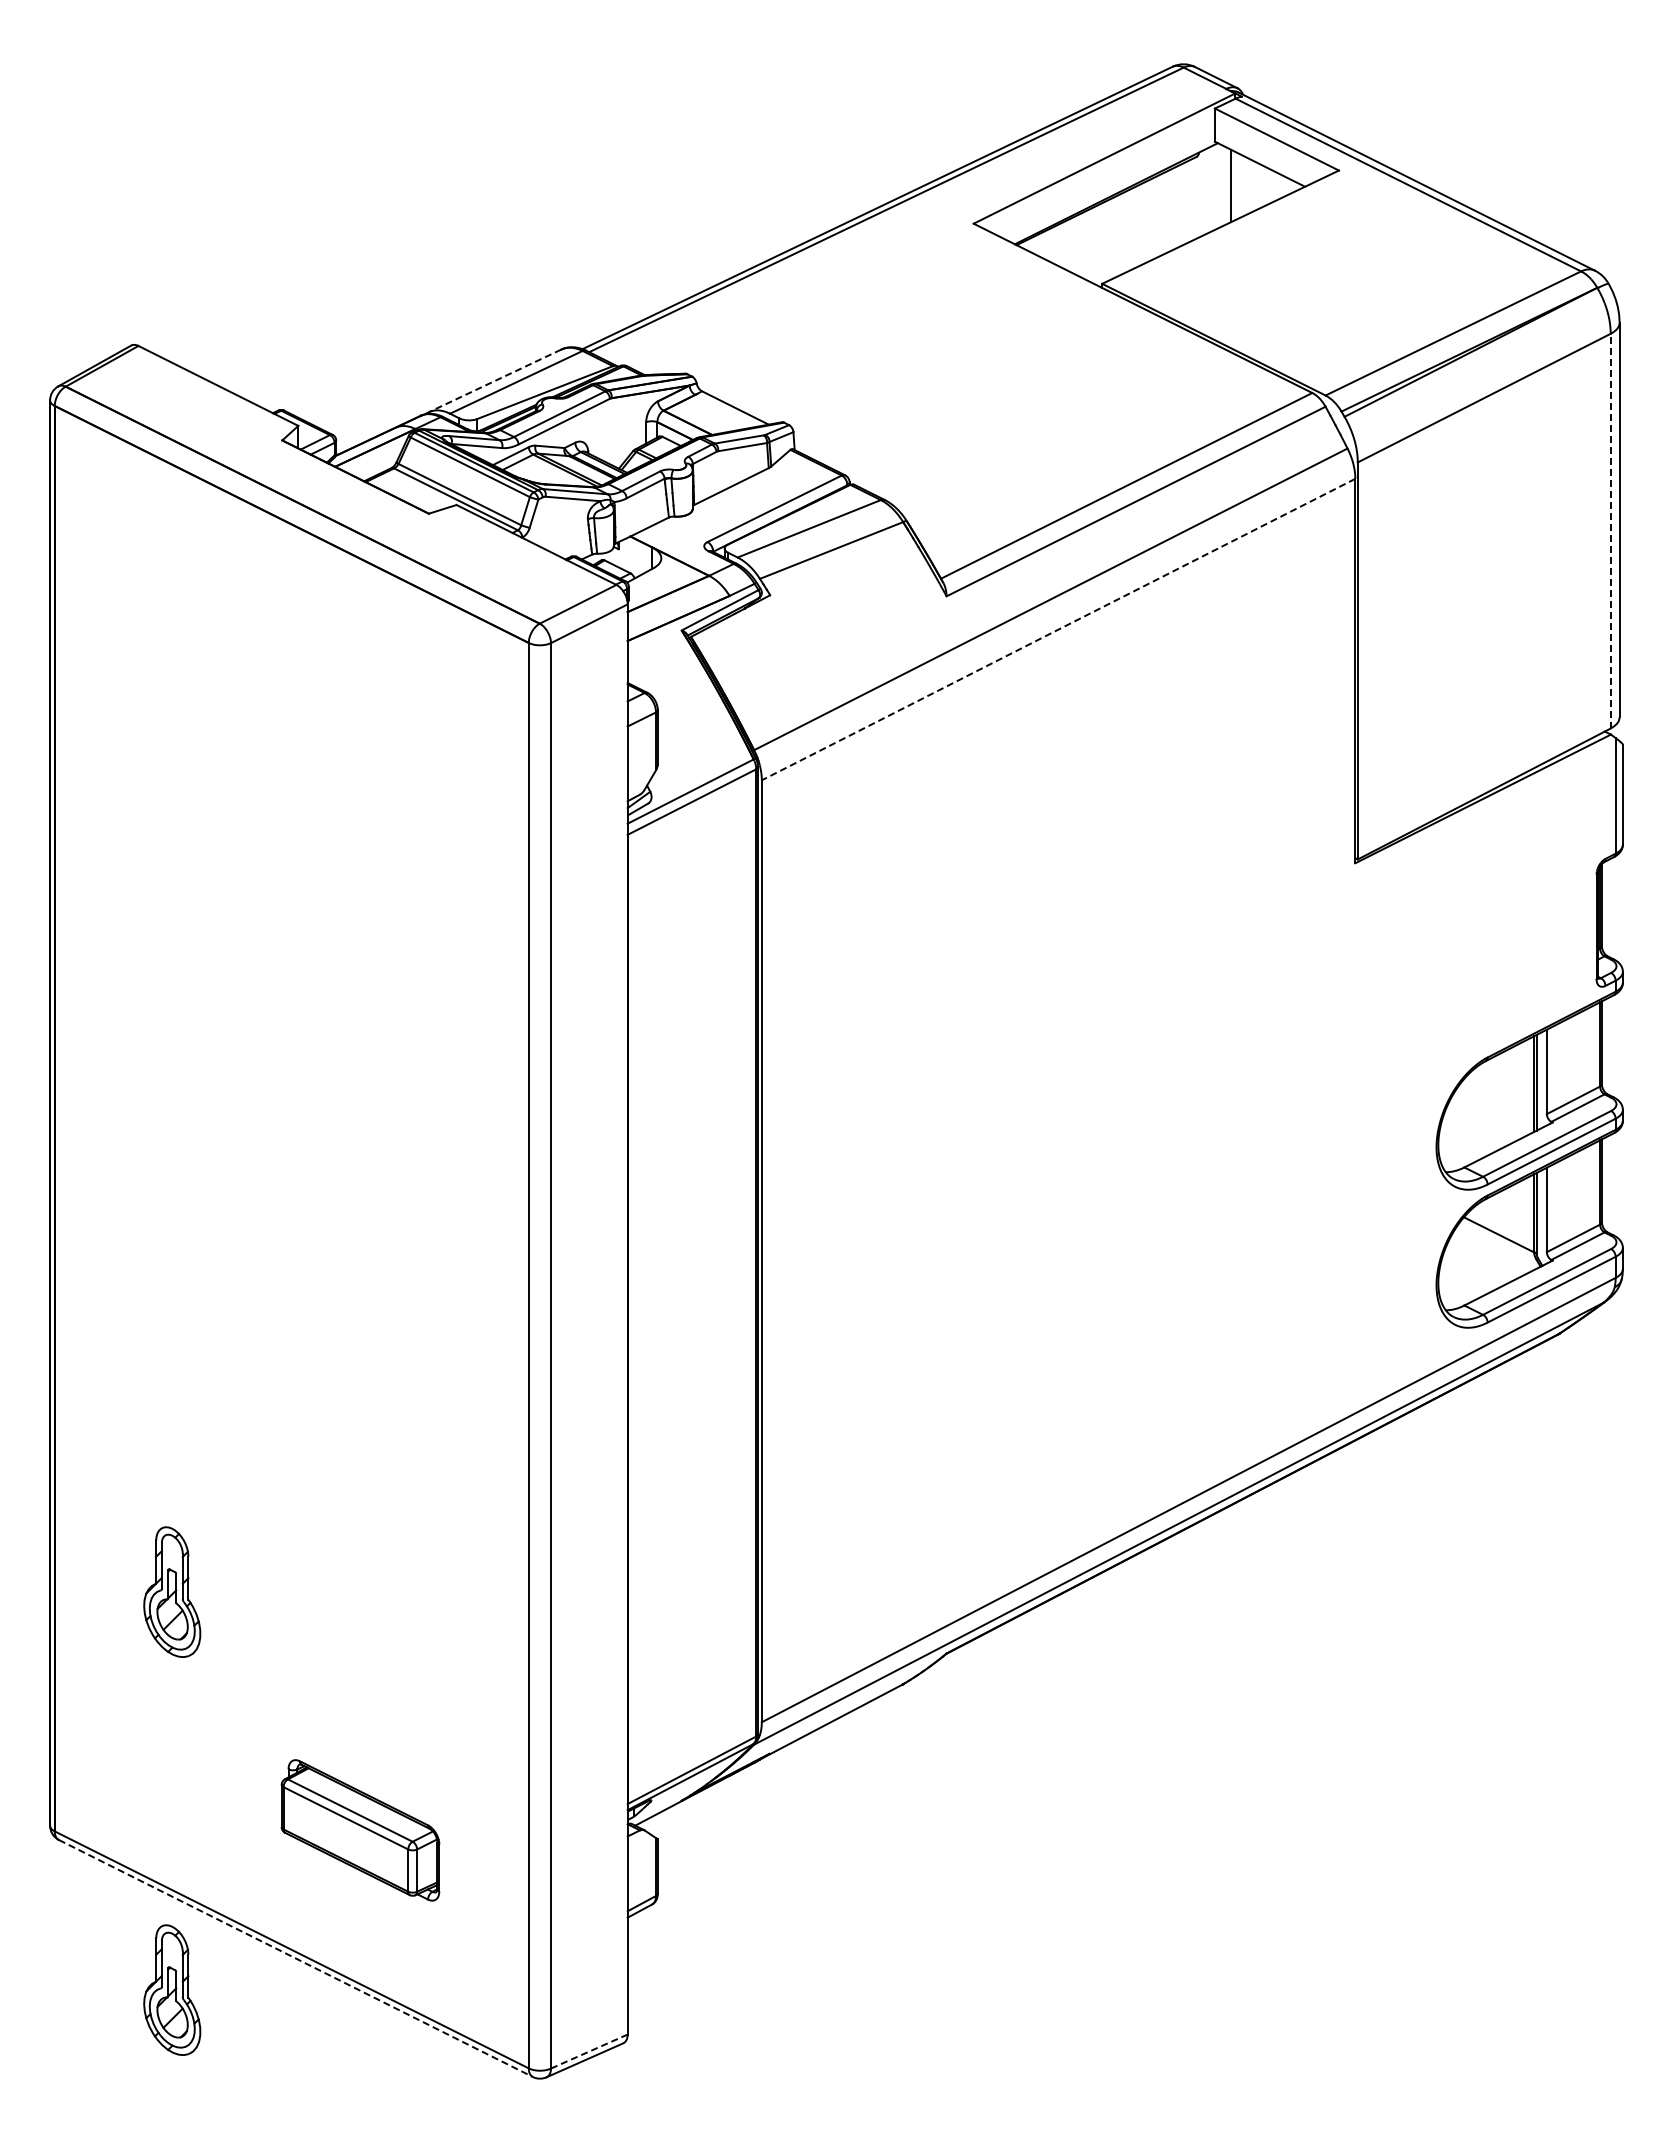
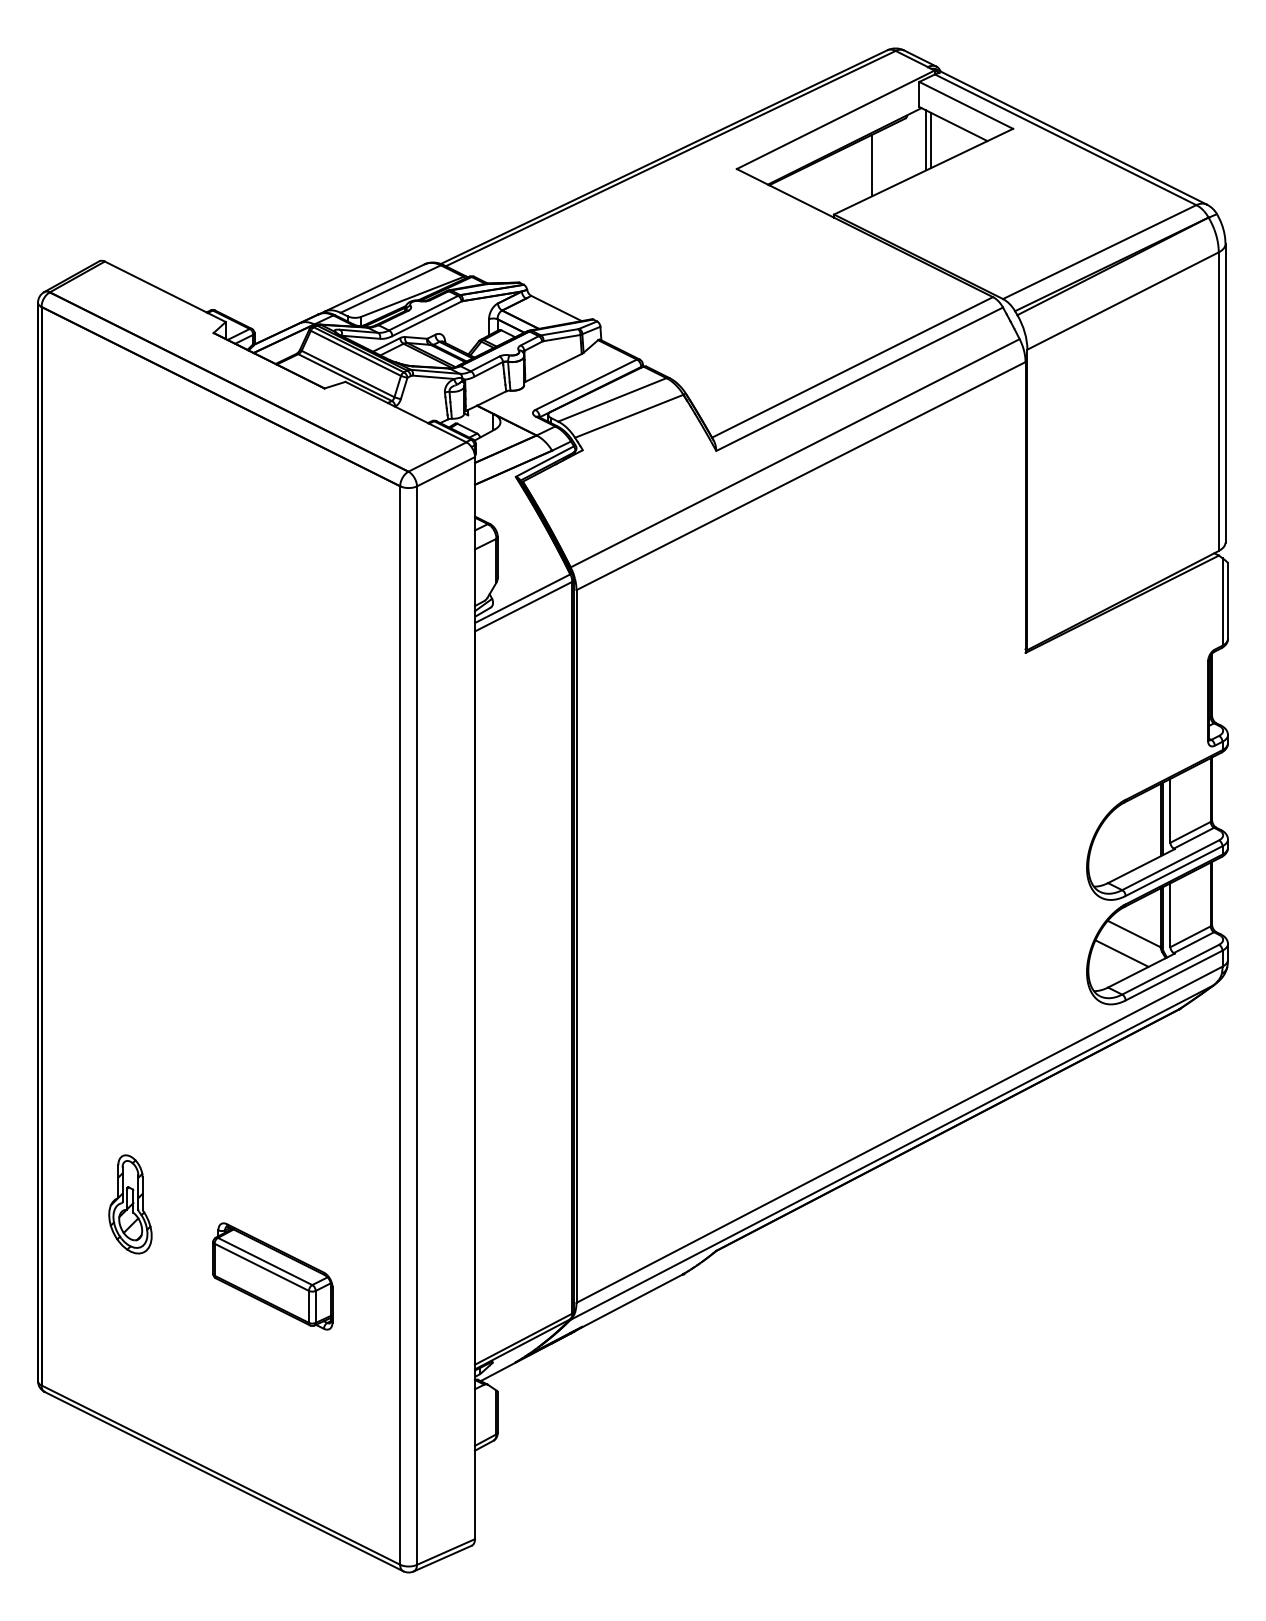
line: (1224, 185) -> (926, 140), added
line: (1152, 218) -> (872, 165), added
line: (494, 381) -> (374, 288), dashed -> solid
line: (1610, 530) -> (1218, 401), dashed -> solid
line: (1058, 629) -> (800, 476), dashed -> solid
line: (1482, 1260) -> (1121, 953), added
part: (360, 1830) -> (272, 1276), moved
line: (296, 1958) -> (224, 1481), dashed -> solid
part: (172, 1989) -> (130, 1505), removed
line: (589, 2051) -> (446, 1551), dashed -> solid

